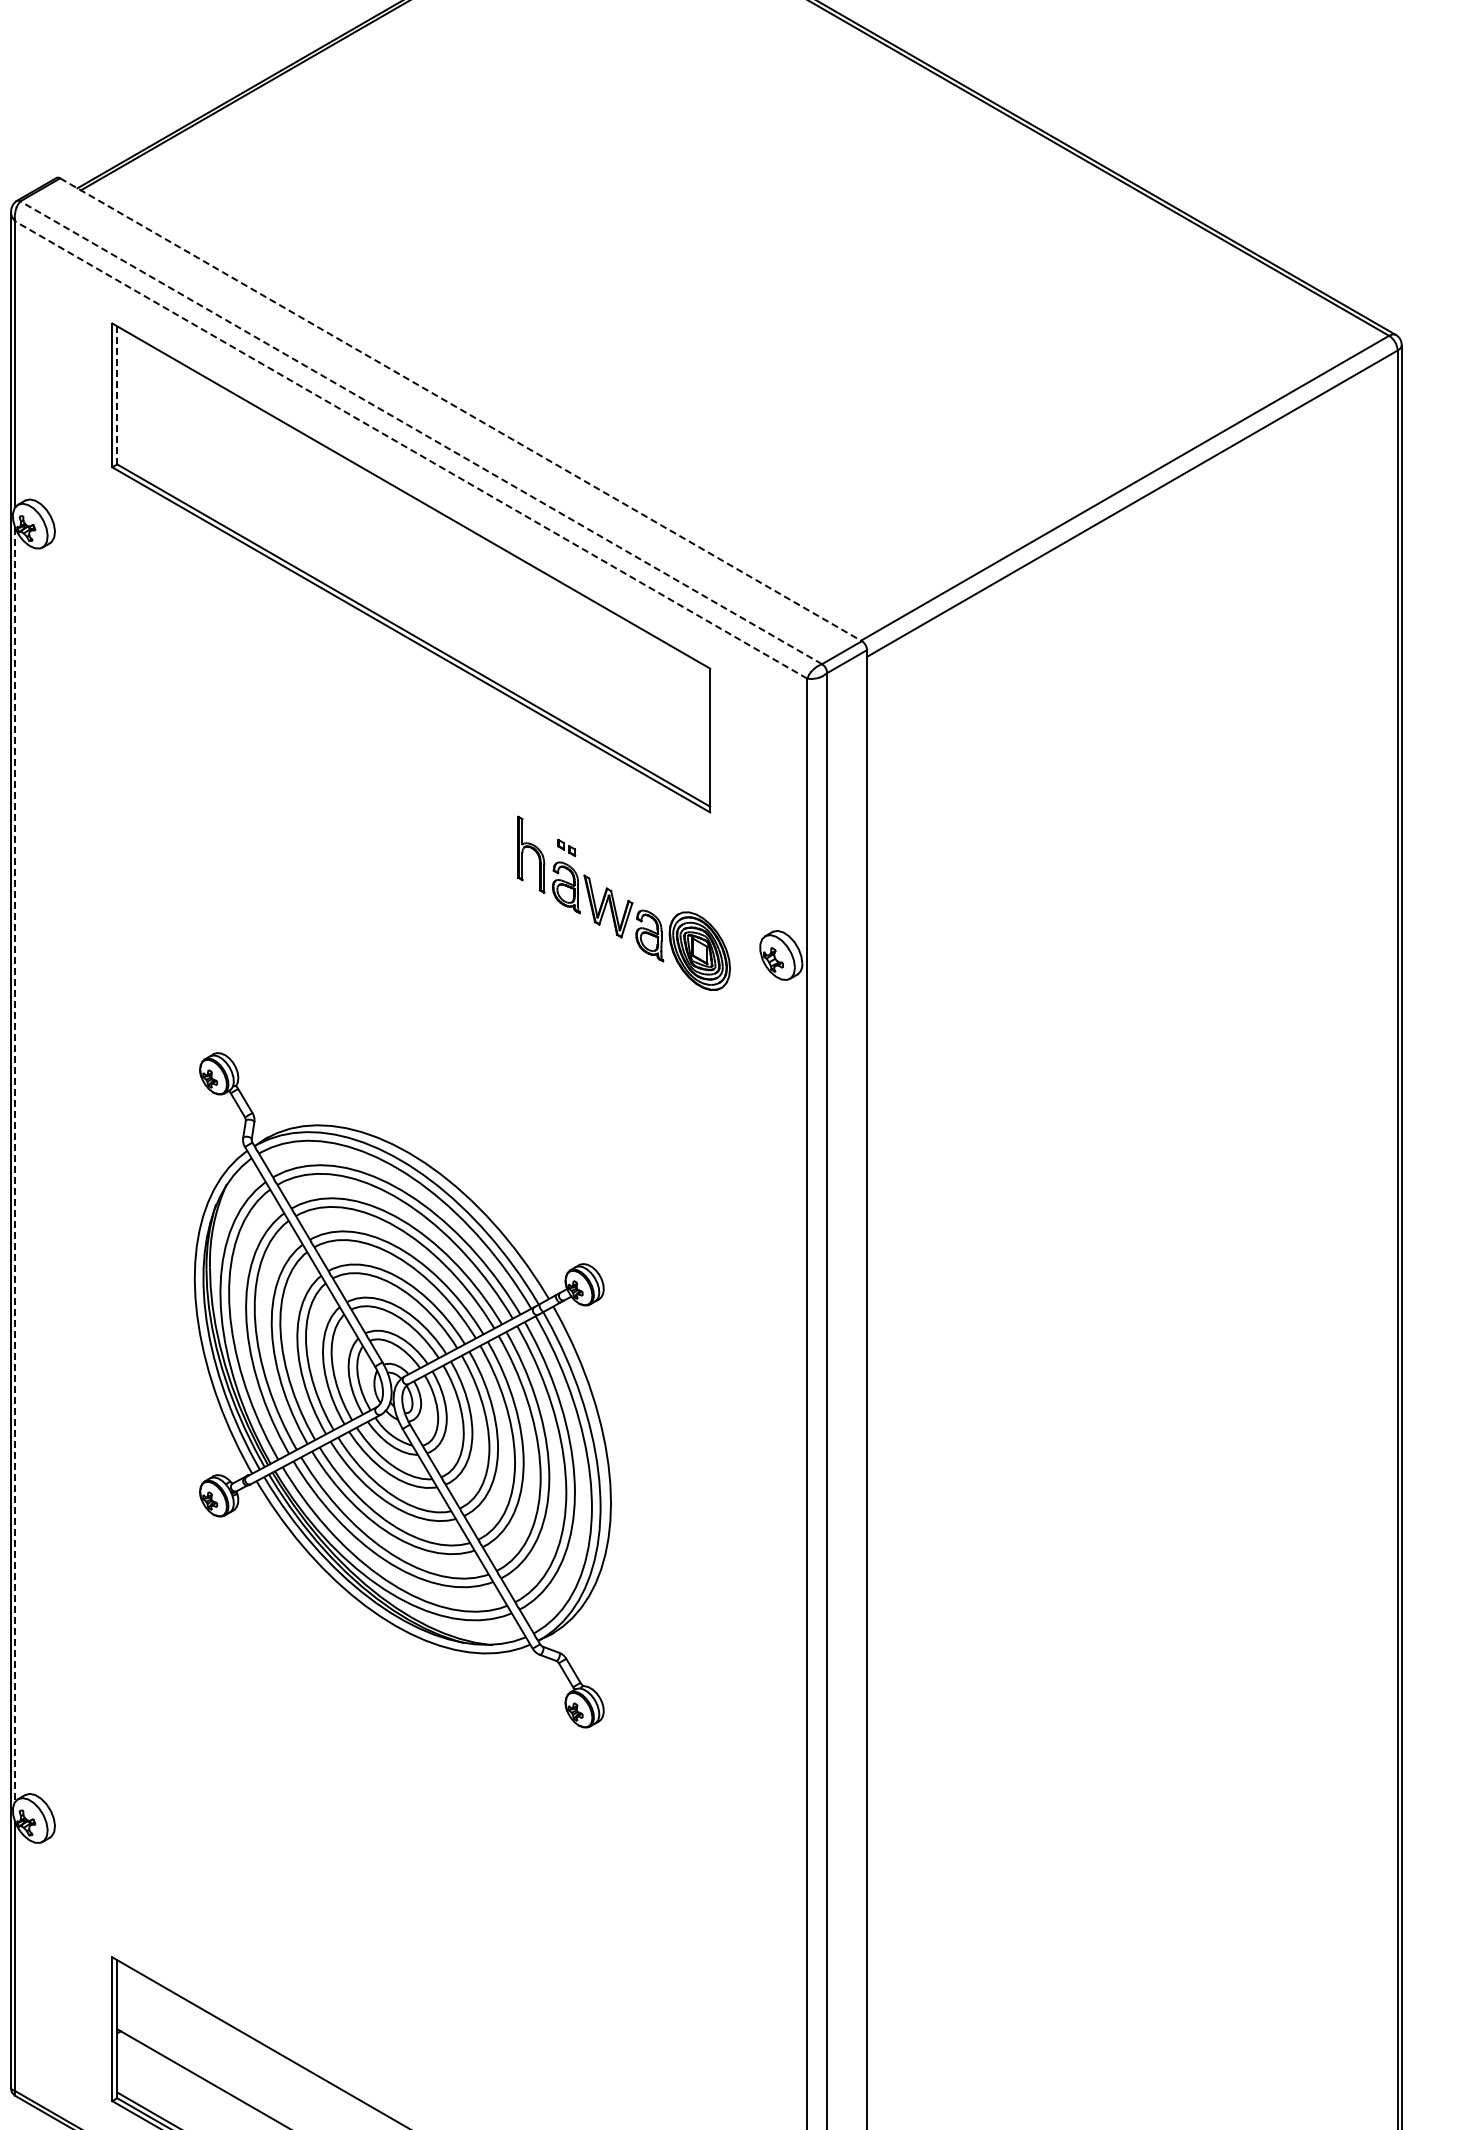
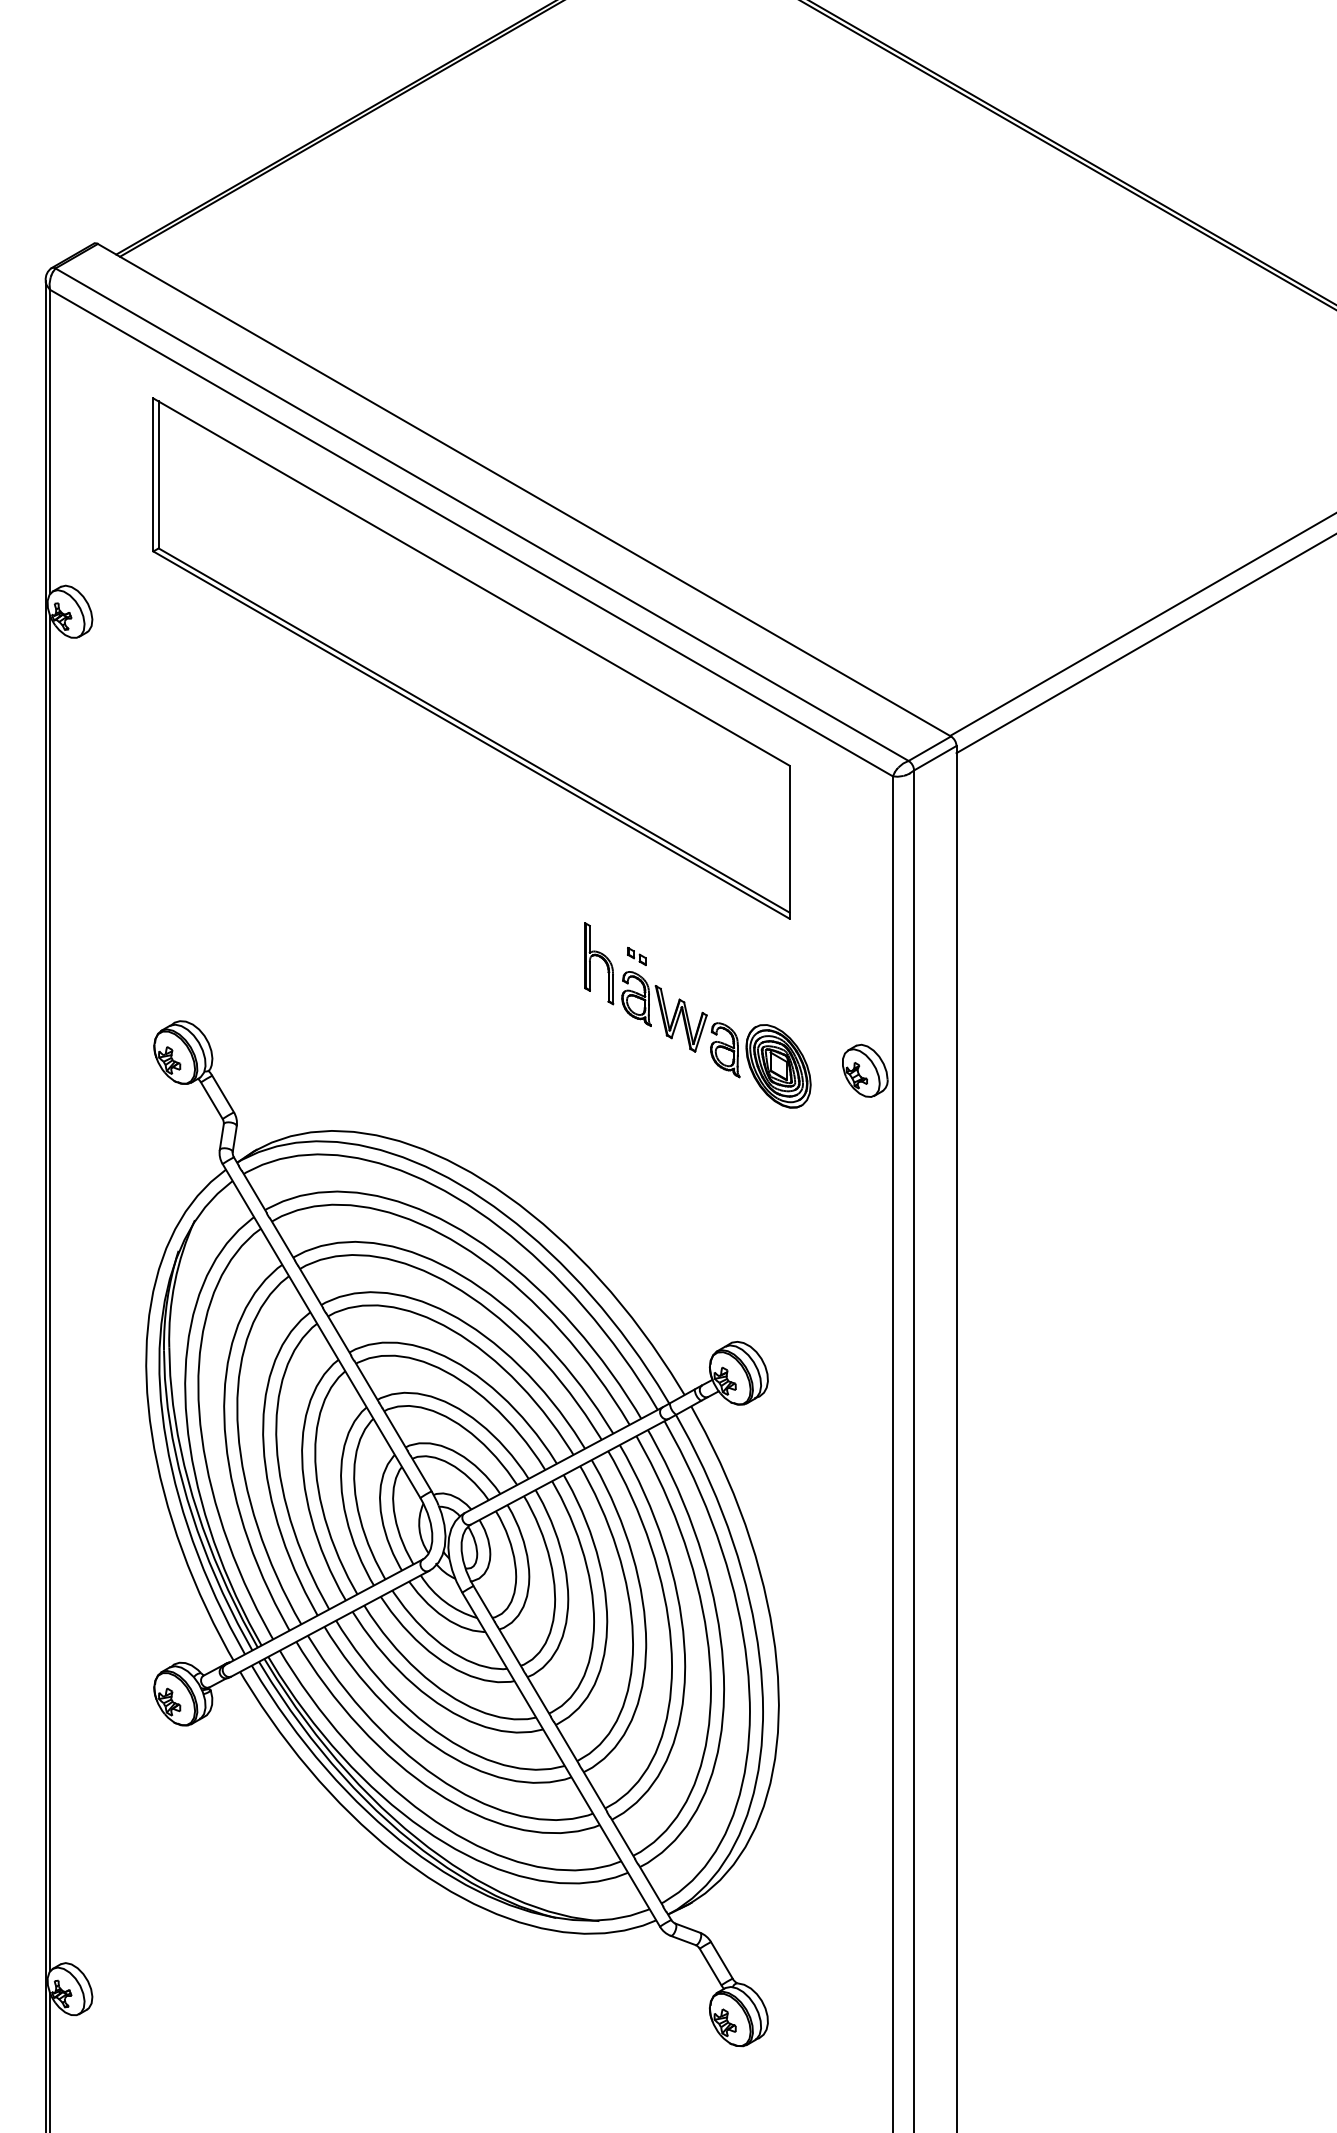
line: (117, 395) -> (158, 475), dashed -> solid
line: (461, 409) -> (524, 489), dashed -> solid
line: (421, 432) -> (482, 514), dashed -> solid
line: (410, 449) -> (470, 532), dashed -> solid
line: (15, 1165) -> (50, 1294), dashed -> solid
part: (402, 1389) -> (462, 1532), size x1.43

